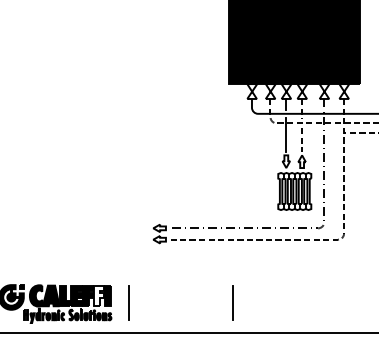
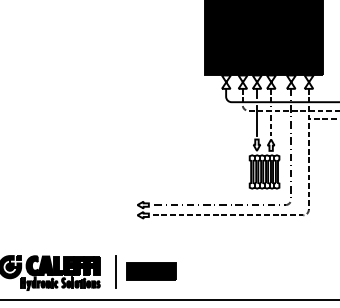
fill: (99, 295) -> (89, 265), added
part: (168, 302) -> (151, 271), added
line: (232, 302) -> (208, 271), removed

